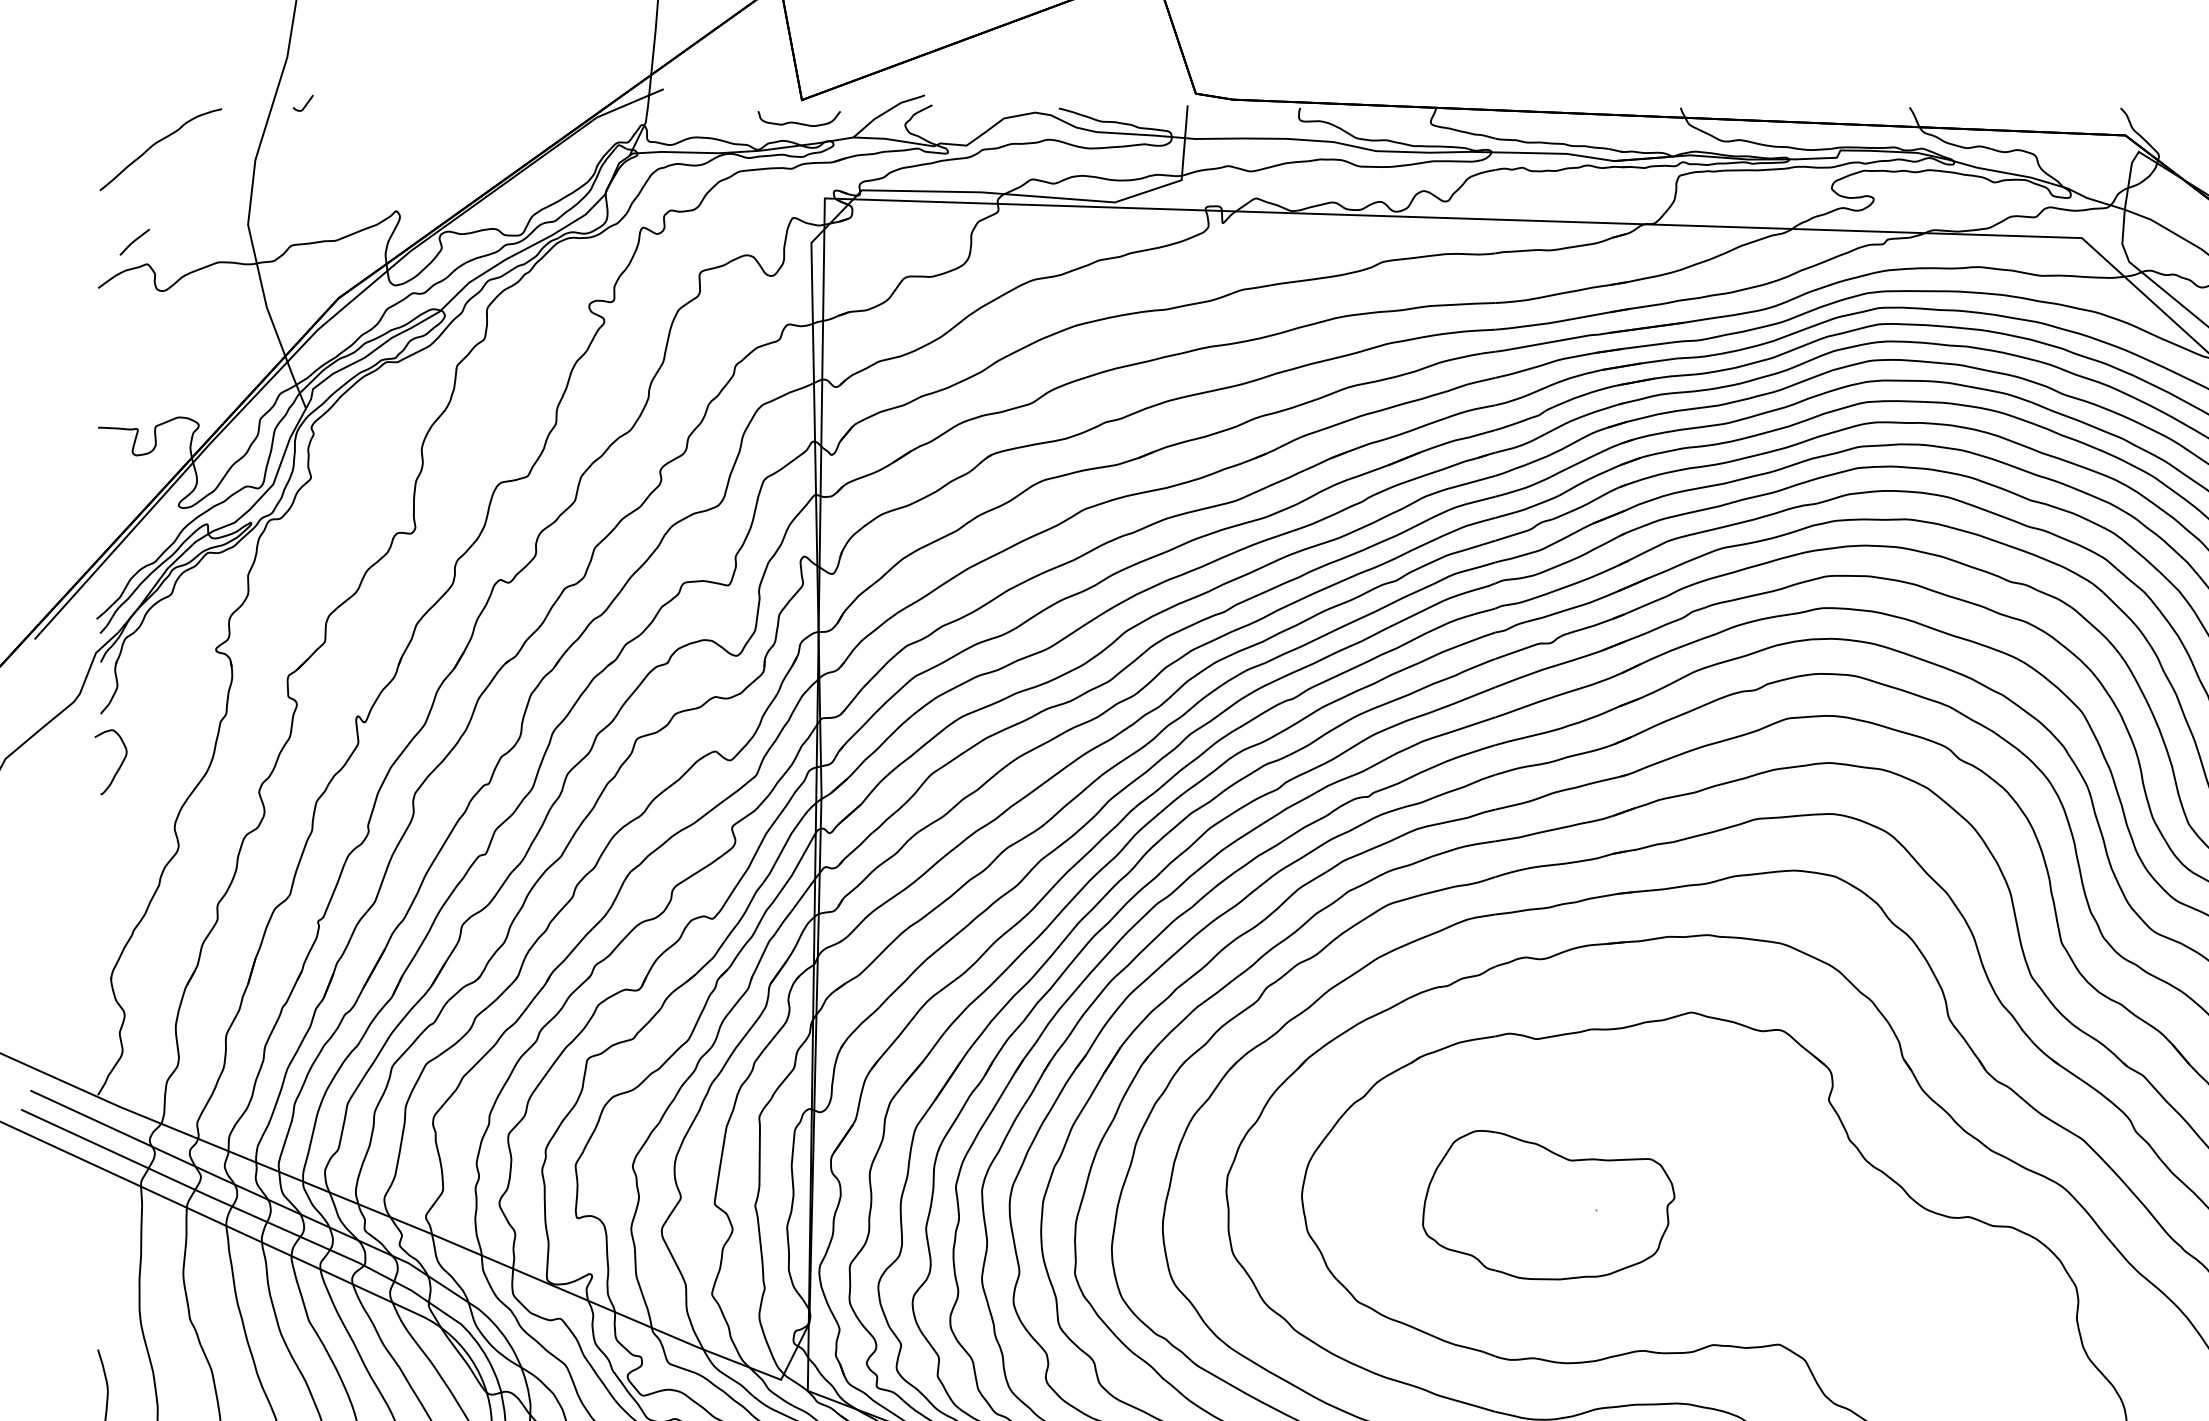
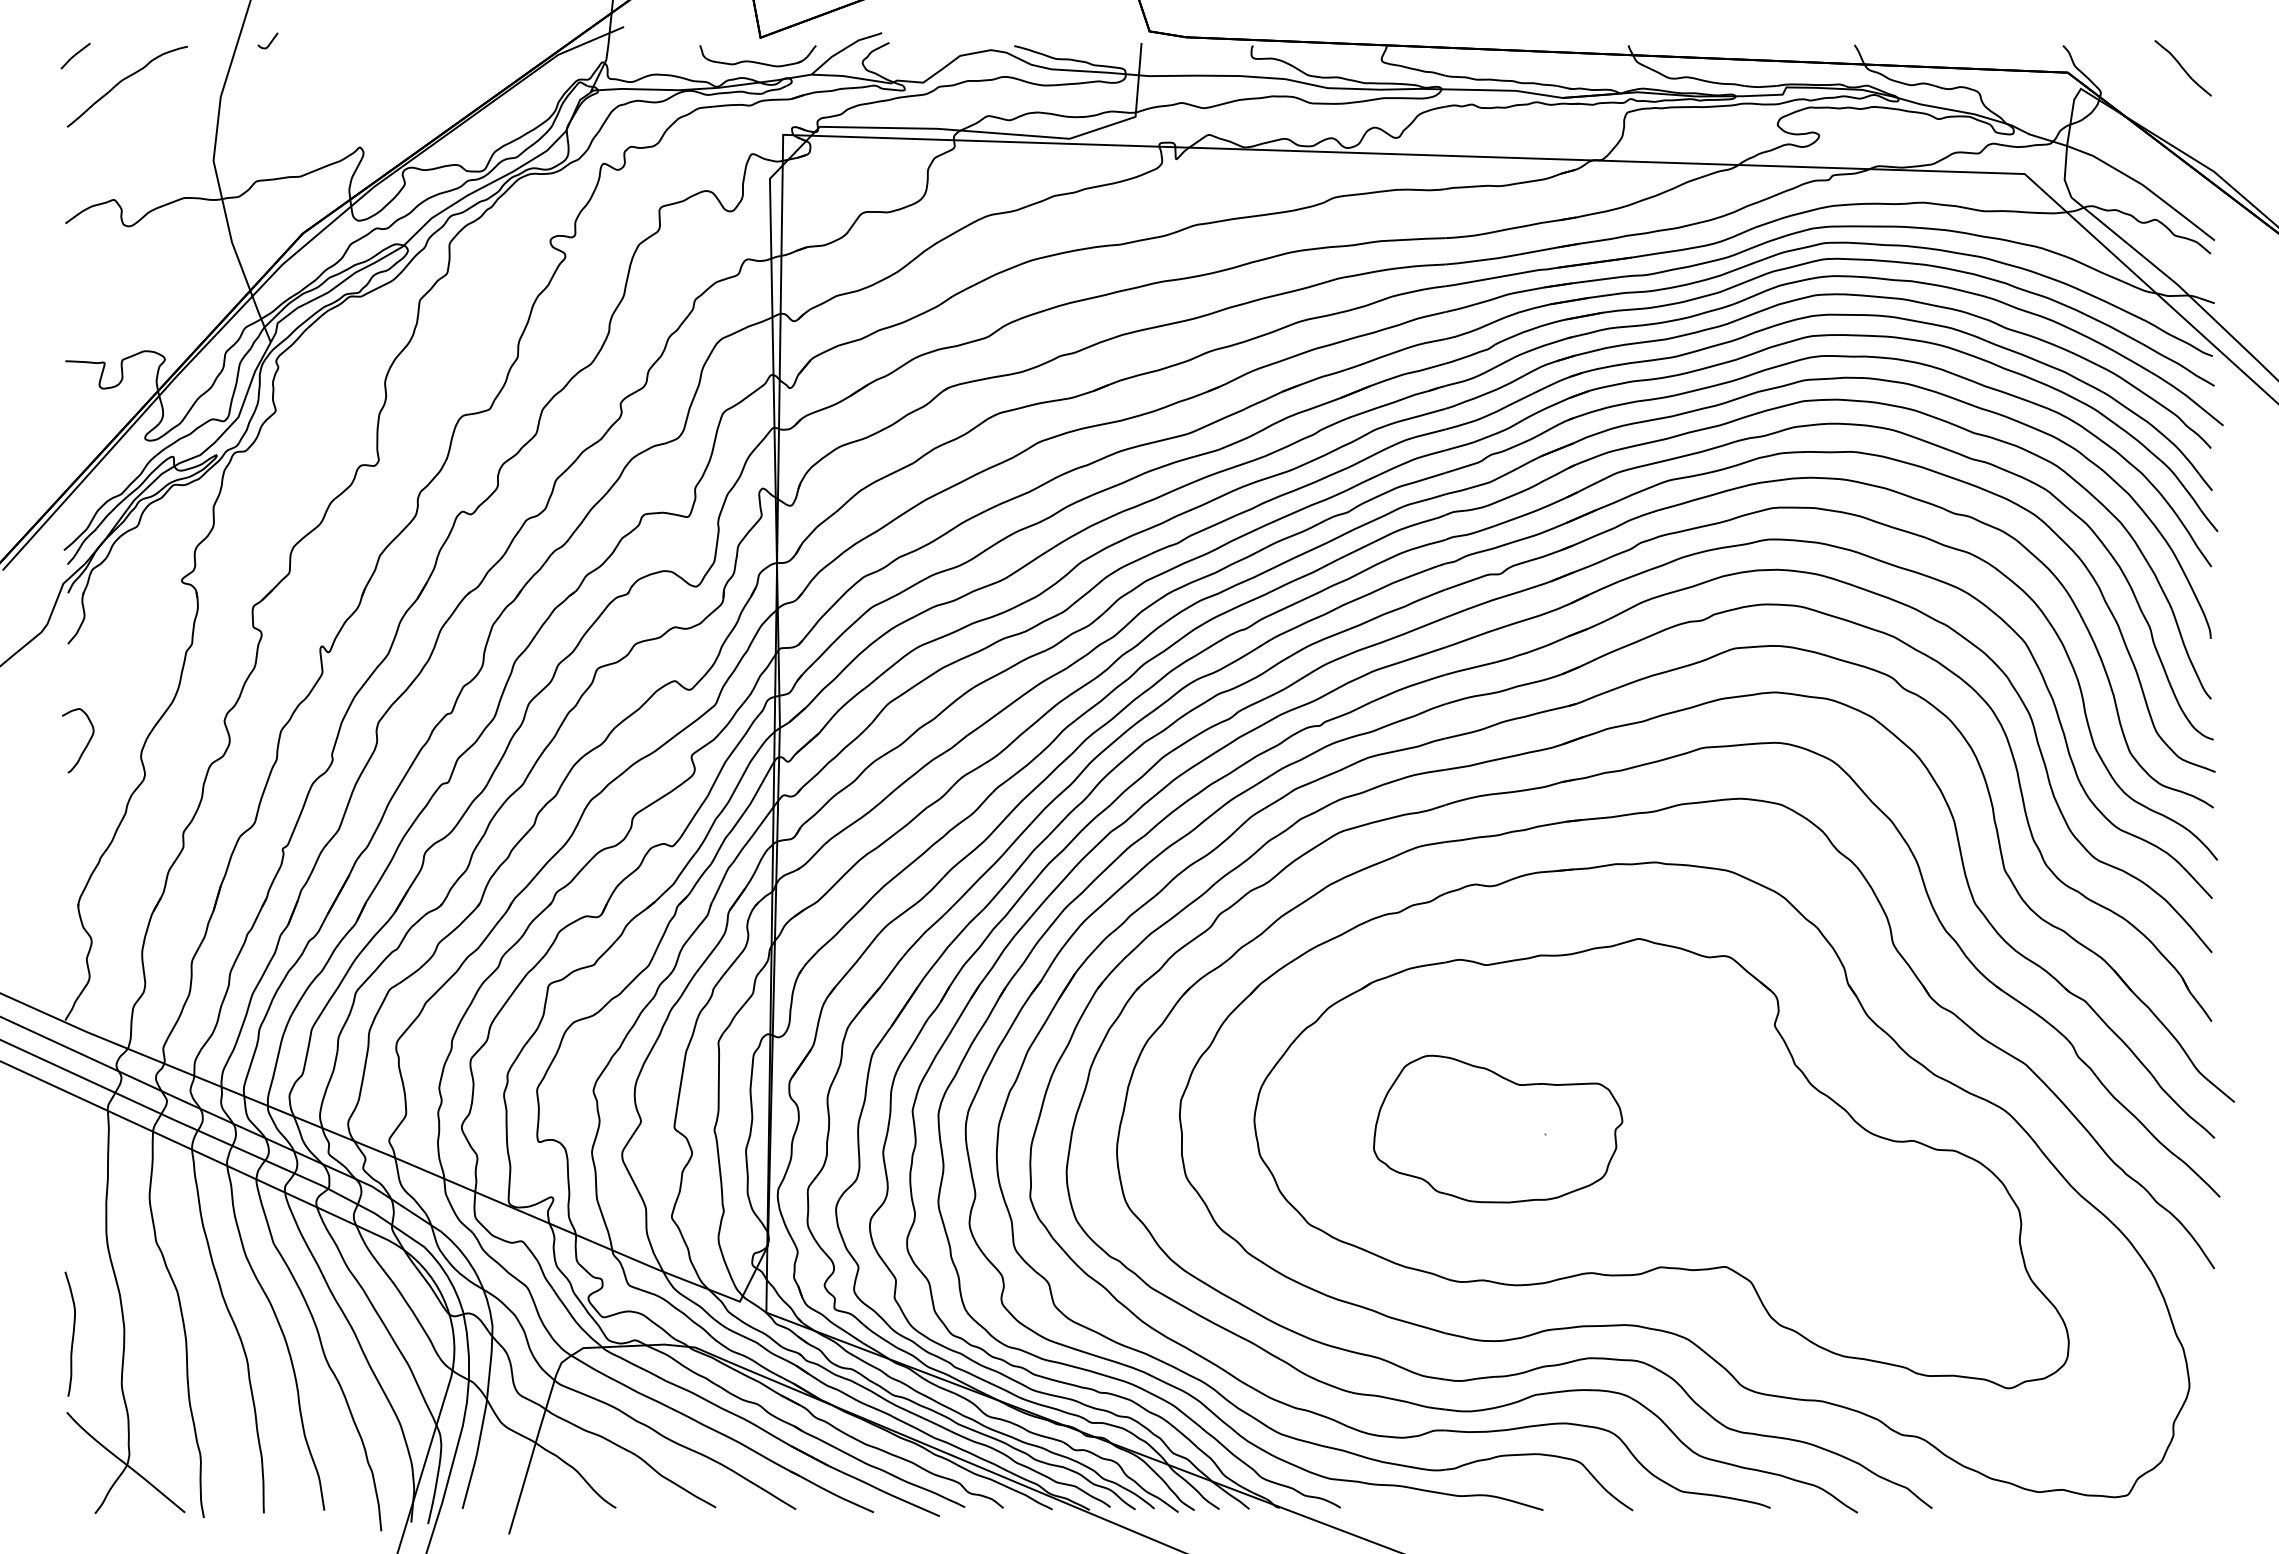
part: (798, 119) -> (757, 56), size x1.43
line: (134, 241) -> (75, 55), moved
curve: (119, 766) -> (86, 744), moved

